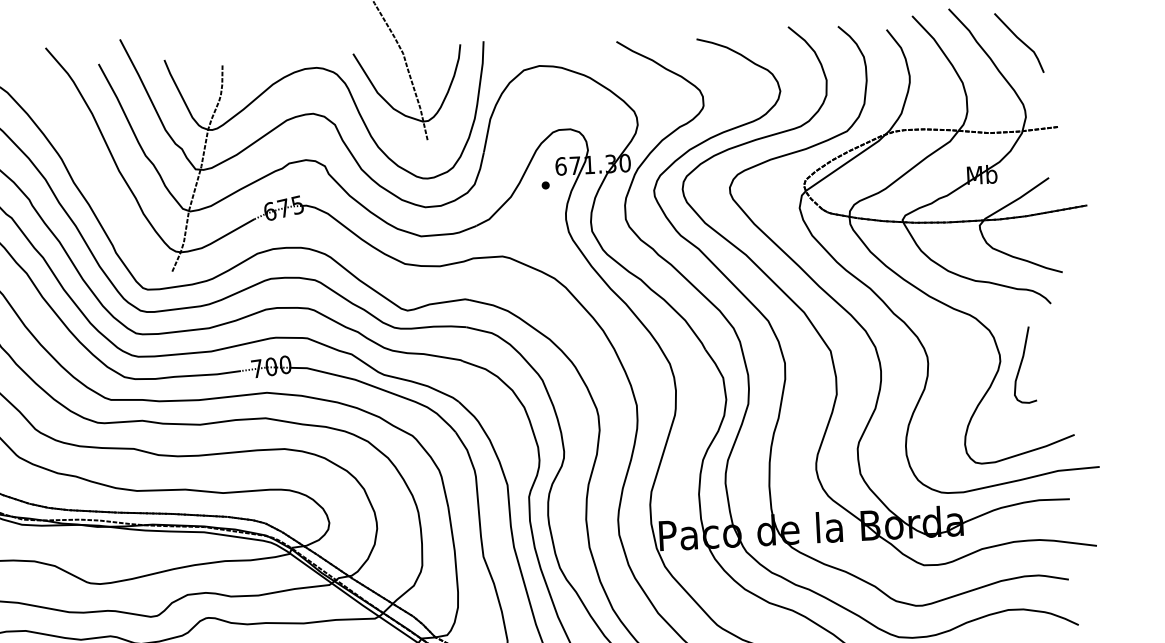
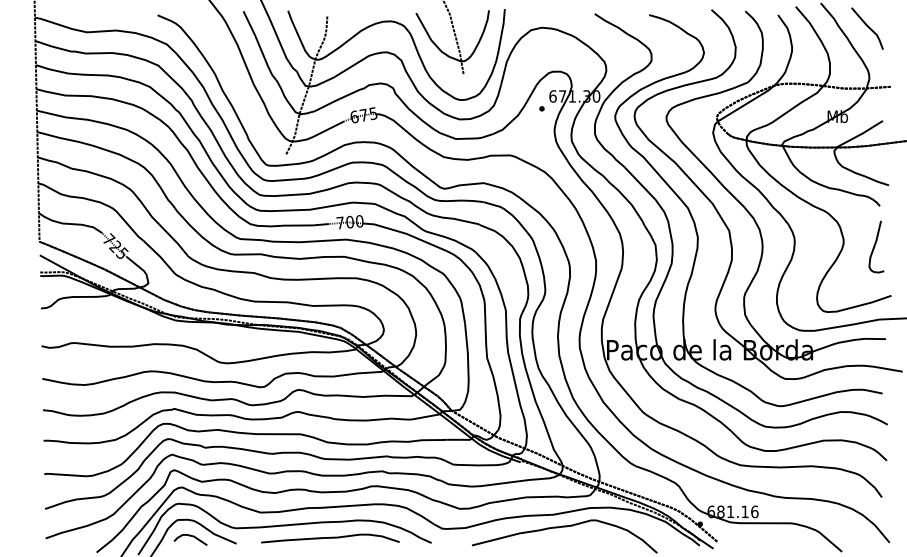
curve: (1022, 364) -> (875, 246), moved

